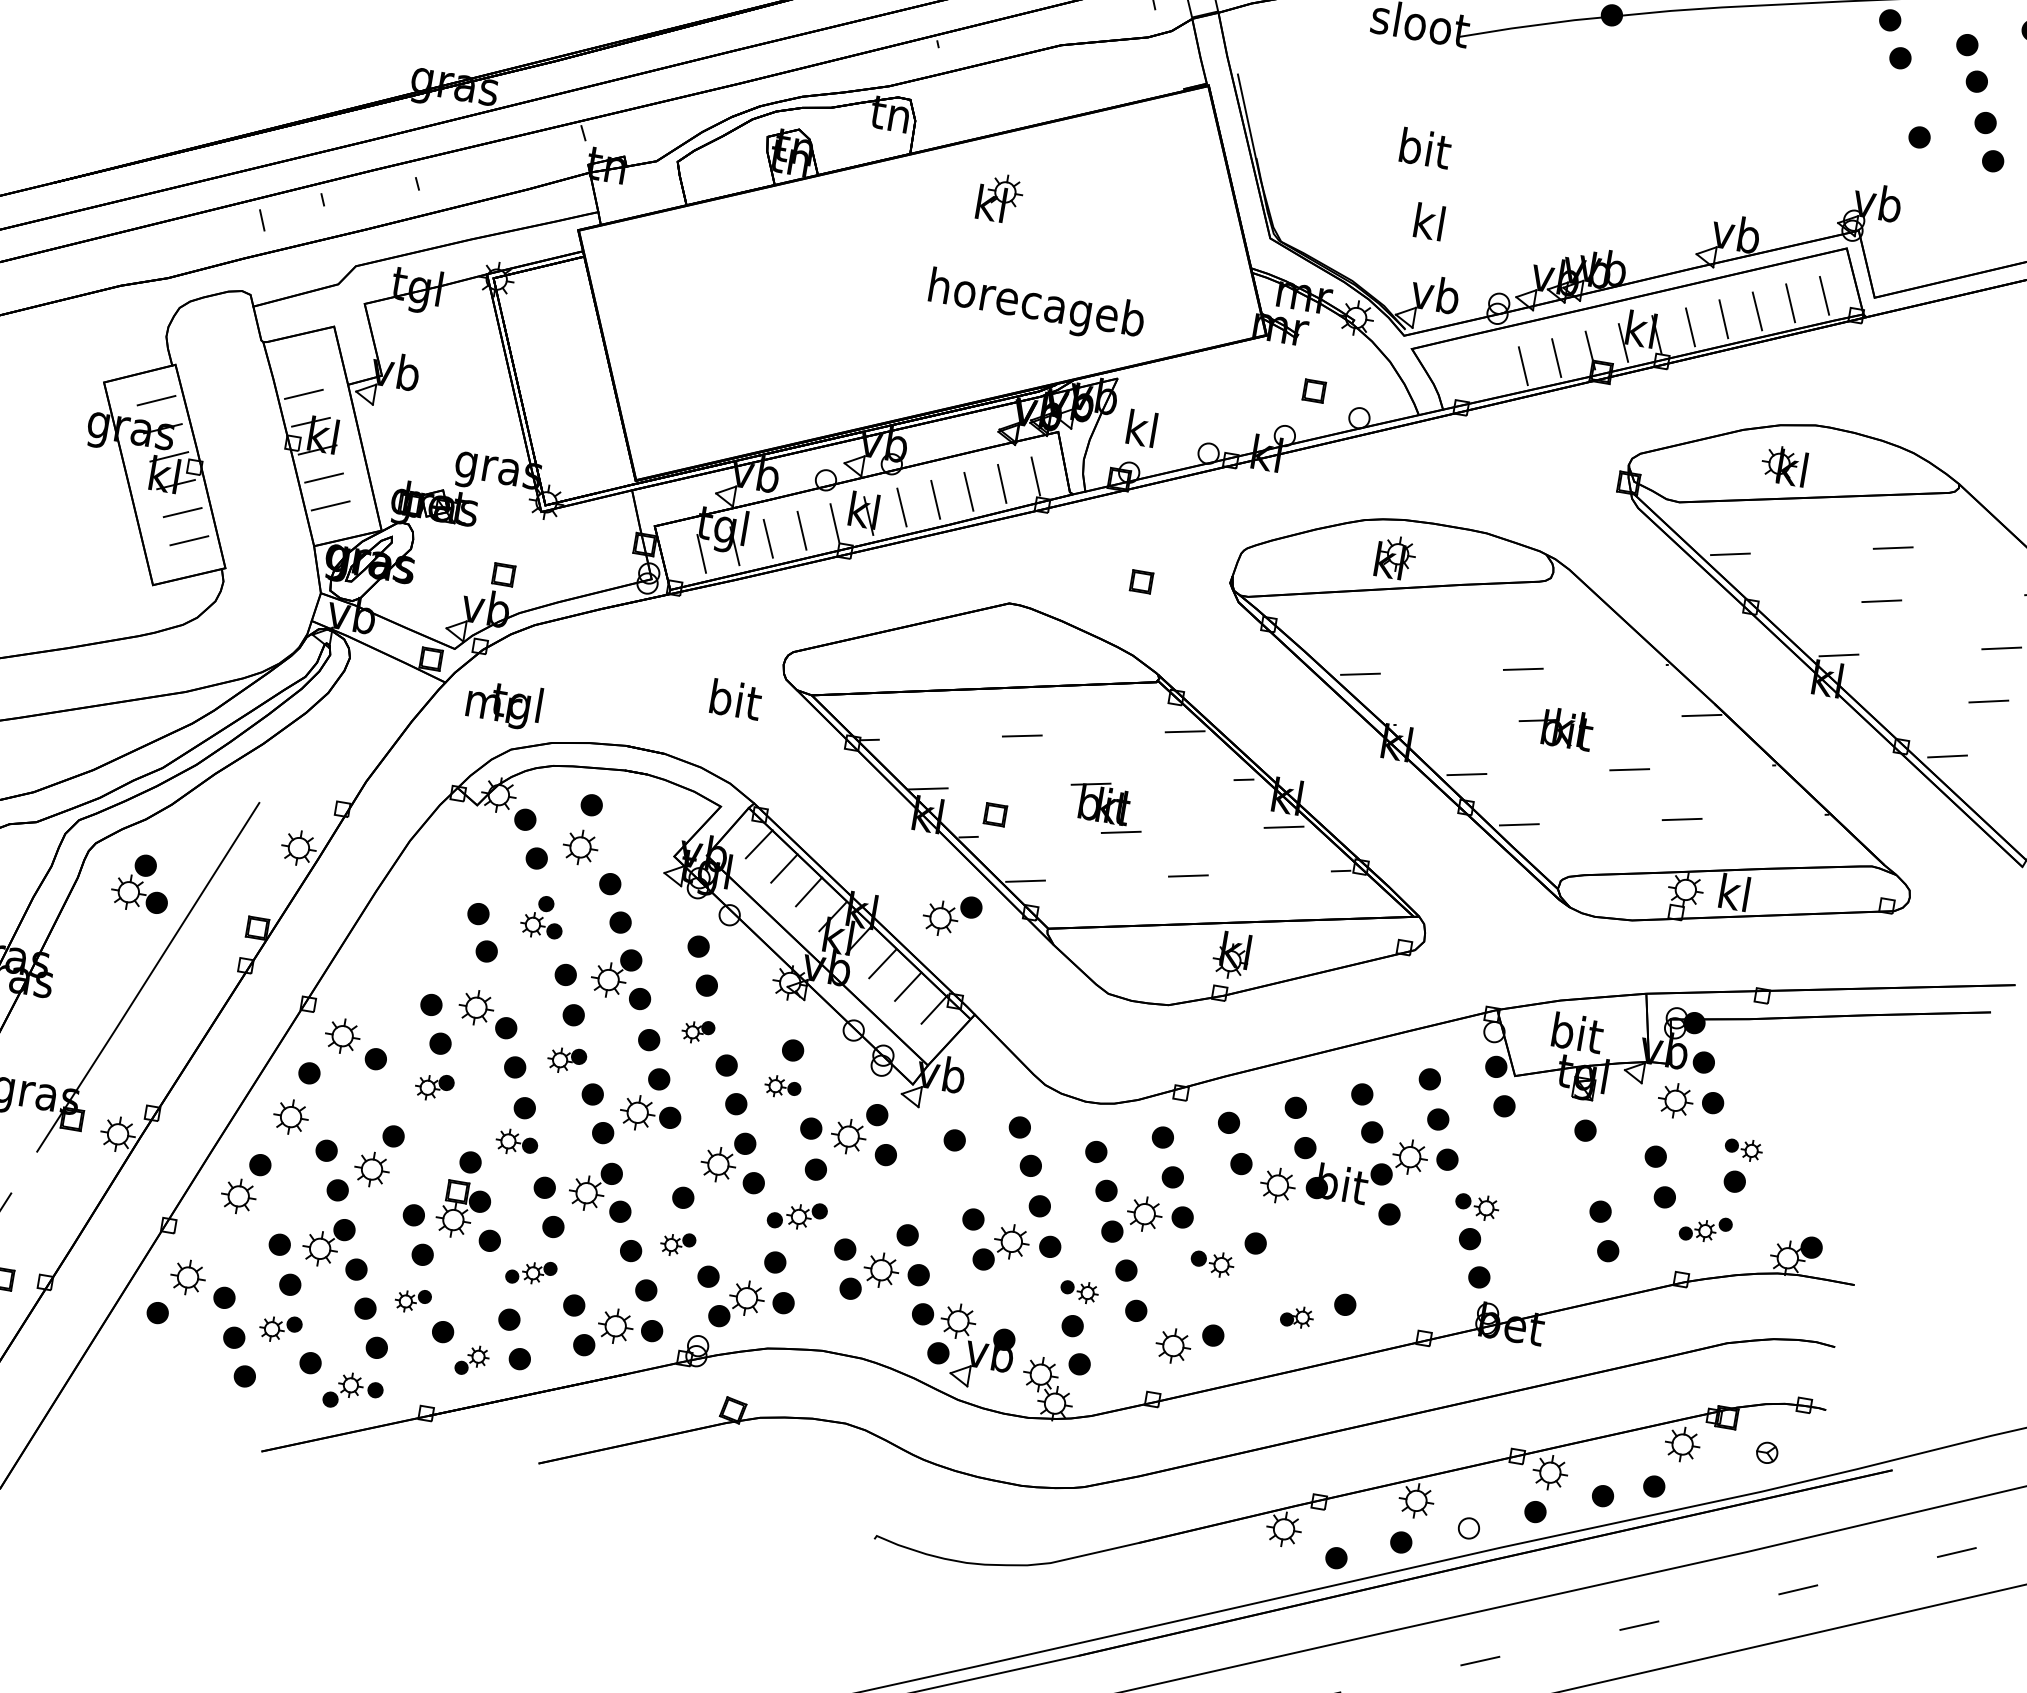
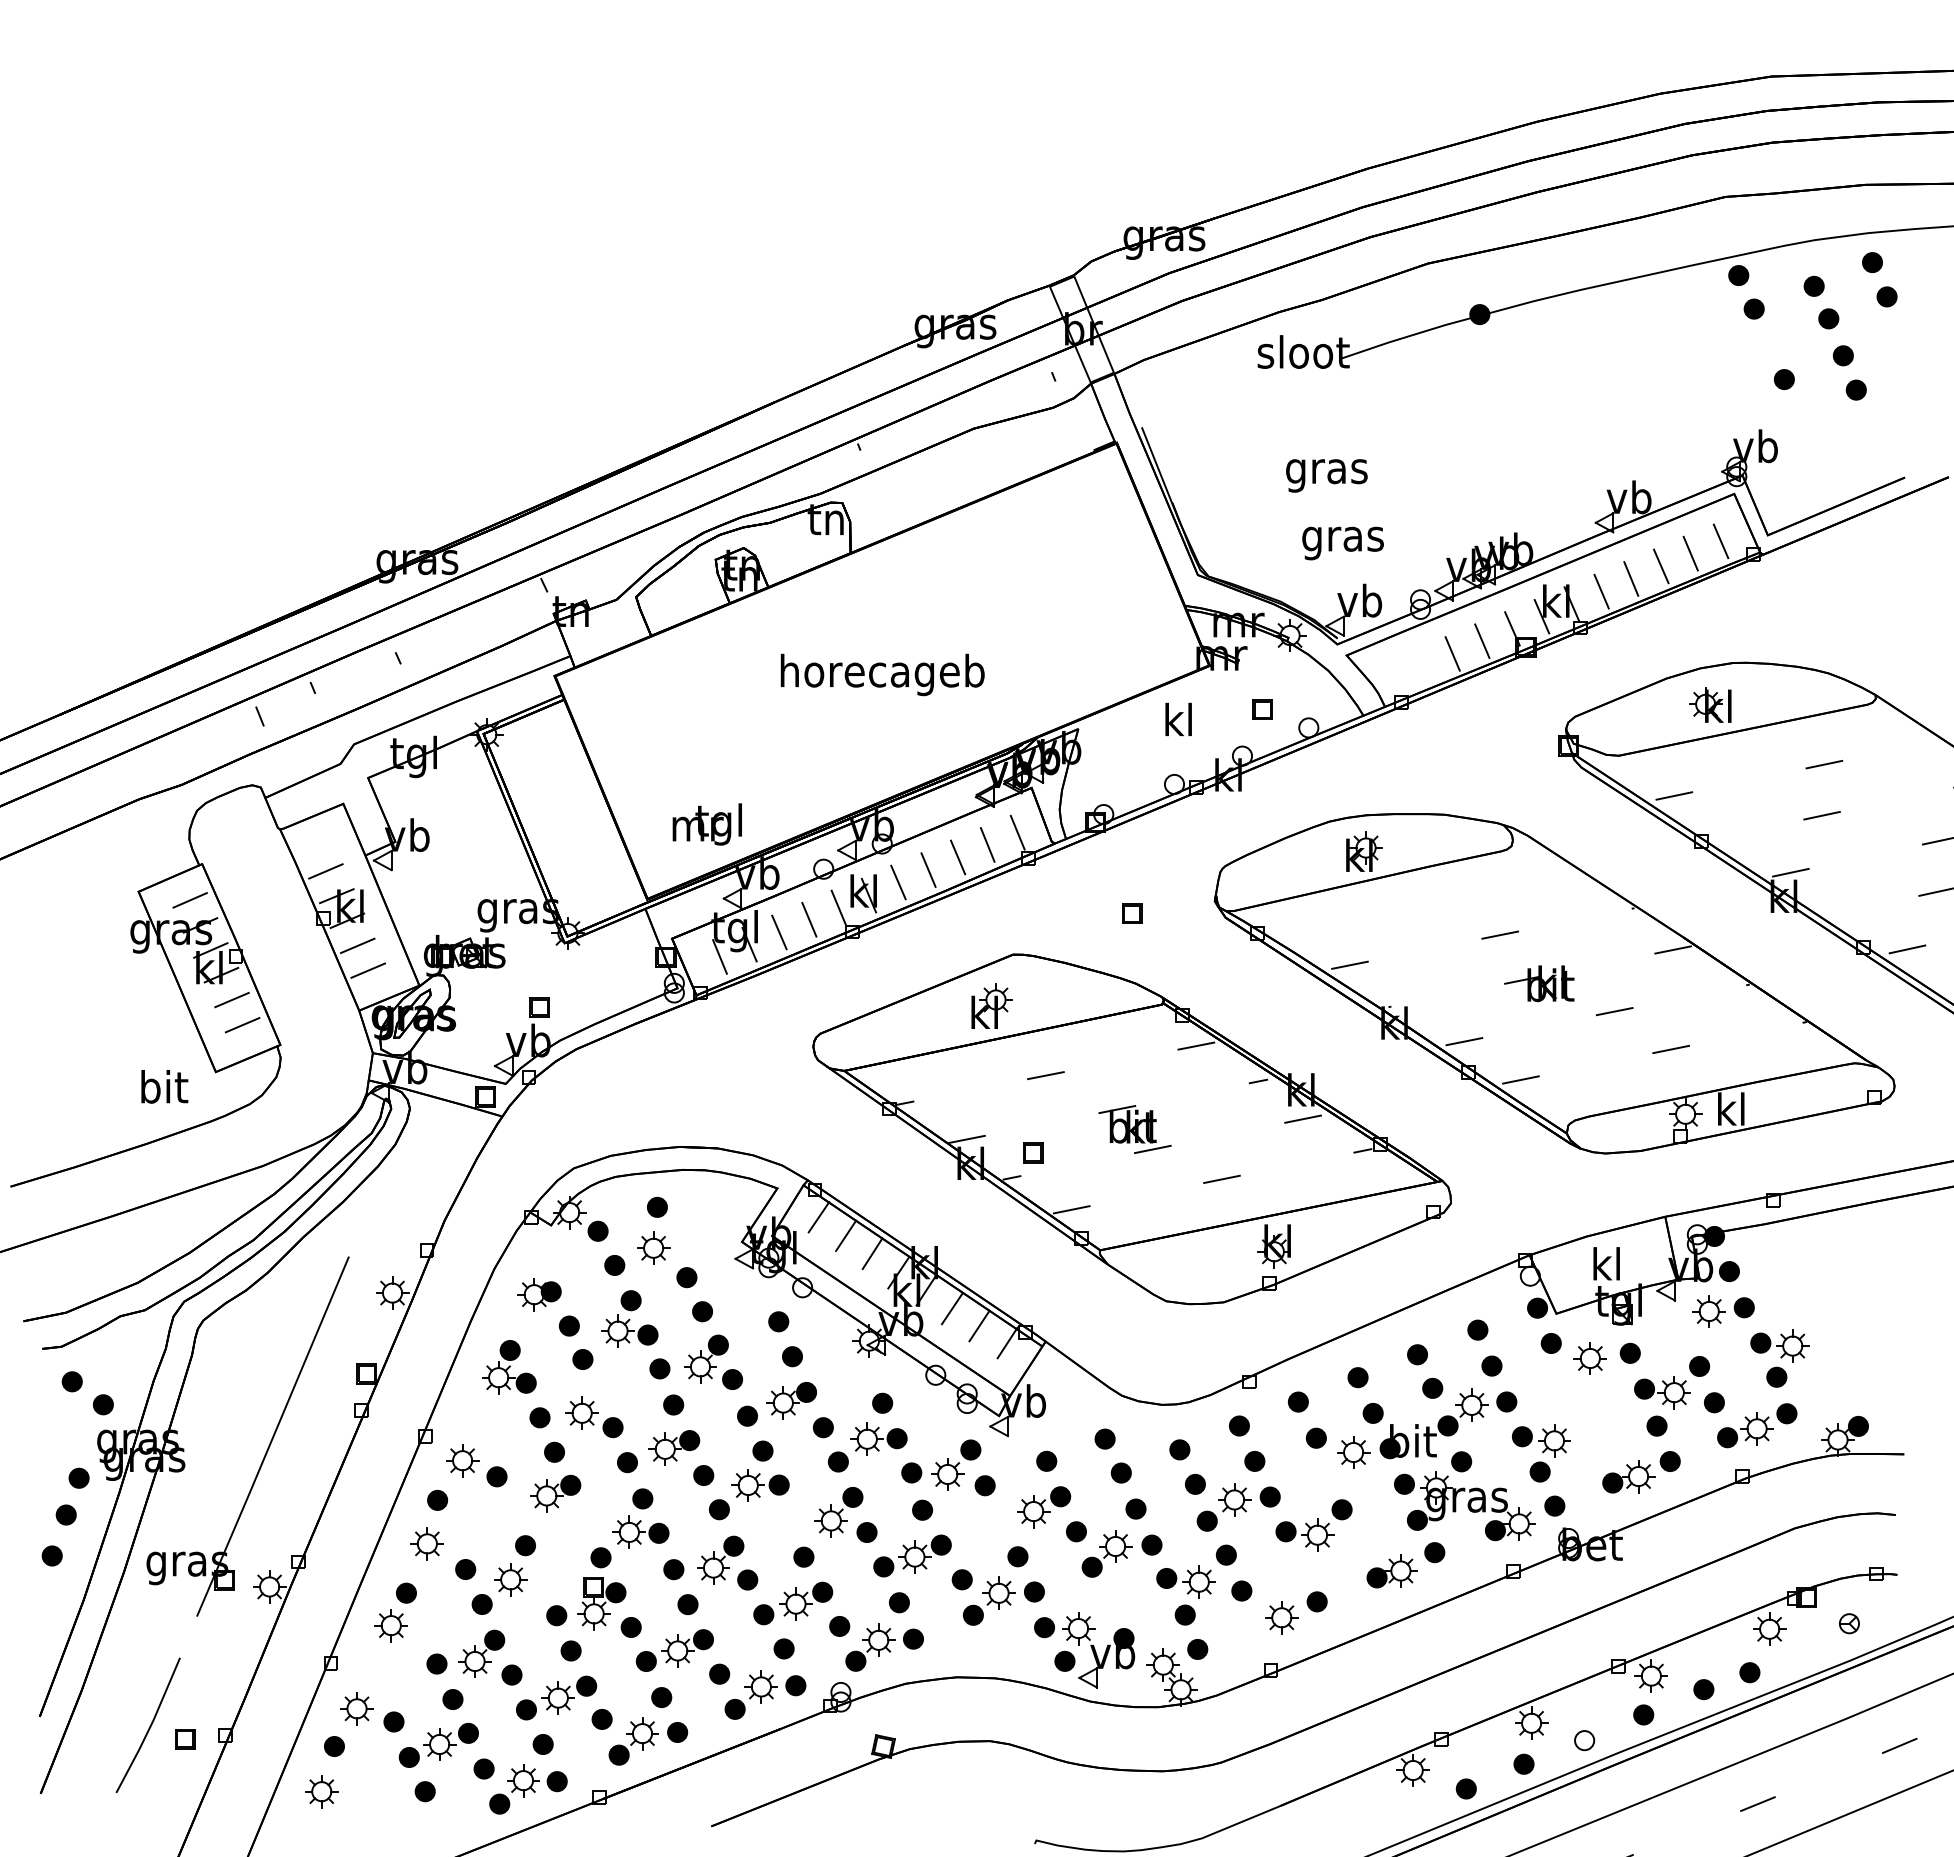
text: (1423, 152) -> (1326, 471), bit -> gras
part: (999, 197) -> (991, 1005), moved
text: (1428, 226) -> (1342, 539), kl -> gras
text: (1036, 305) -> (882, 674), moved
text: (1141, 427) -> (1178, 718), moved
text: (735, 699) -> (164, 1086), moved
text: (503, 704) -> (706, 824), moved
part: (452, 875) -> (539, 1294), added
part: (142, 883) -> (509, 1367), moved
part: (952, 915) -> (1044, 1507), moved
part: (542, 916) -> (629, 1318), size x1.43
part: (698, 1031) -> (791, 1400), size x1.67
text: (1577, 1032) -> (1607, 1263), bit -> kl
part: (567, 1059) -> (674, 1447), size x1.43
part: (782, 1086) -> (878, 1438), size x1.67
part: (434, 1087) -> (555, 1493), size x1.43
part: (1541, 1128) -> (1589, 1358), added
part: (516, 1141) -> (640, 1531), size x1.43
part: (1743, 1148) -> (1779, 1345), size x1.67
part: (1612, 1177) -> (1662, 1392), added
part: (1476, 1206) -> (1541, 1440), size x1.43
part: (797, 1215) -> (912, 1555), size x1.43
part: (1706, 1228) -> (1757, 1425), size x1.67
part: (678, 1243) -> (806, 1600), size x1.67
part: (1561, 1259) -> (1628, 1476), added
part: (1384, 1261) -> (1464, 1506), added
part: (1211, 1262) -> (1304, 1534), size x1.43
part: (531, 1272) -> (674, 1650), size x1.67
part: (1078, 1290) -> (1185, 1581), size x1.67
part: (413, 1300) -> (569, 1694), size x1.67
part: (1296, 1316) -> (1391, 1571), size x1.67
part: (280, 1328) -> (450, 1741), size x1.43
part: (136, 1357) -> (321, 1791), added
part: (472, 1360) -> (633, 1741), size x1.67
part: (353, 1392) -> (528, 1789), size x1.43

